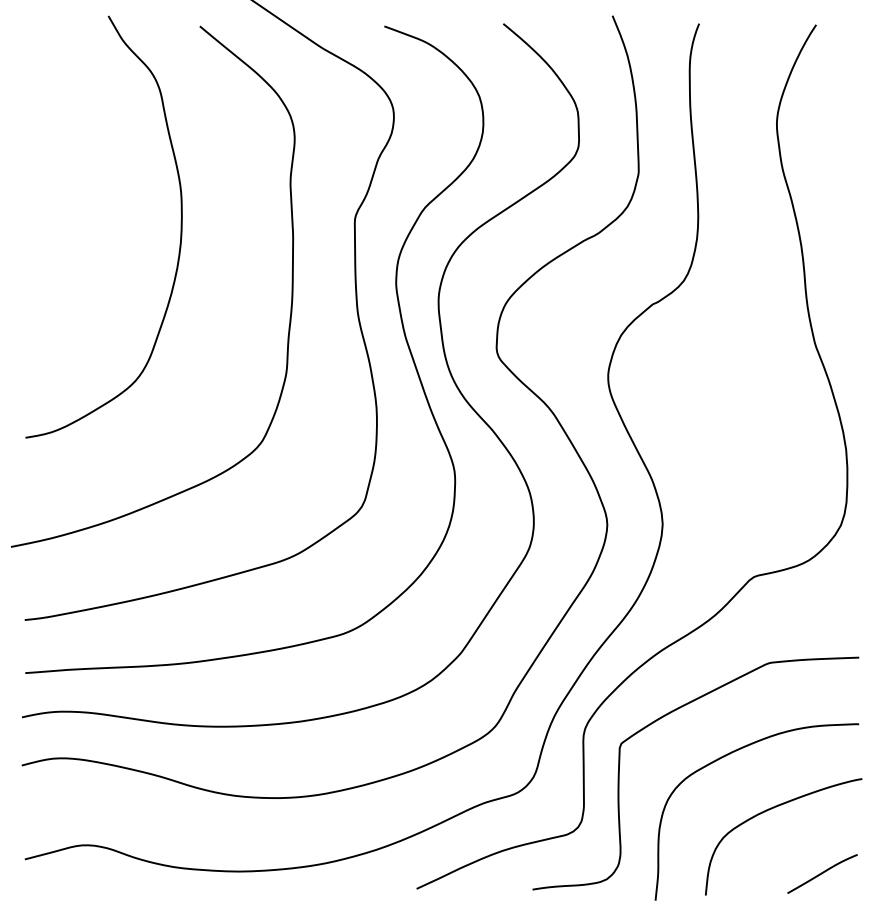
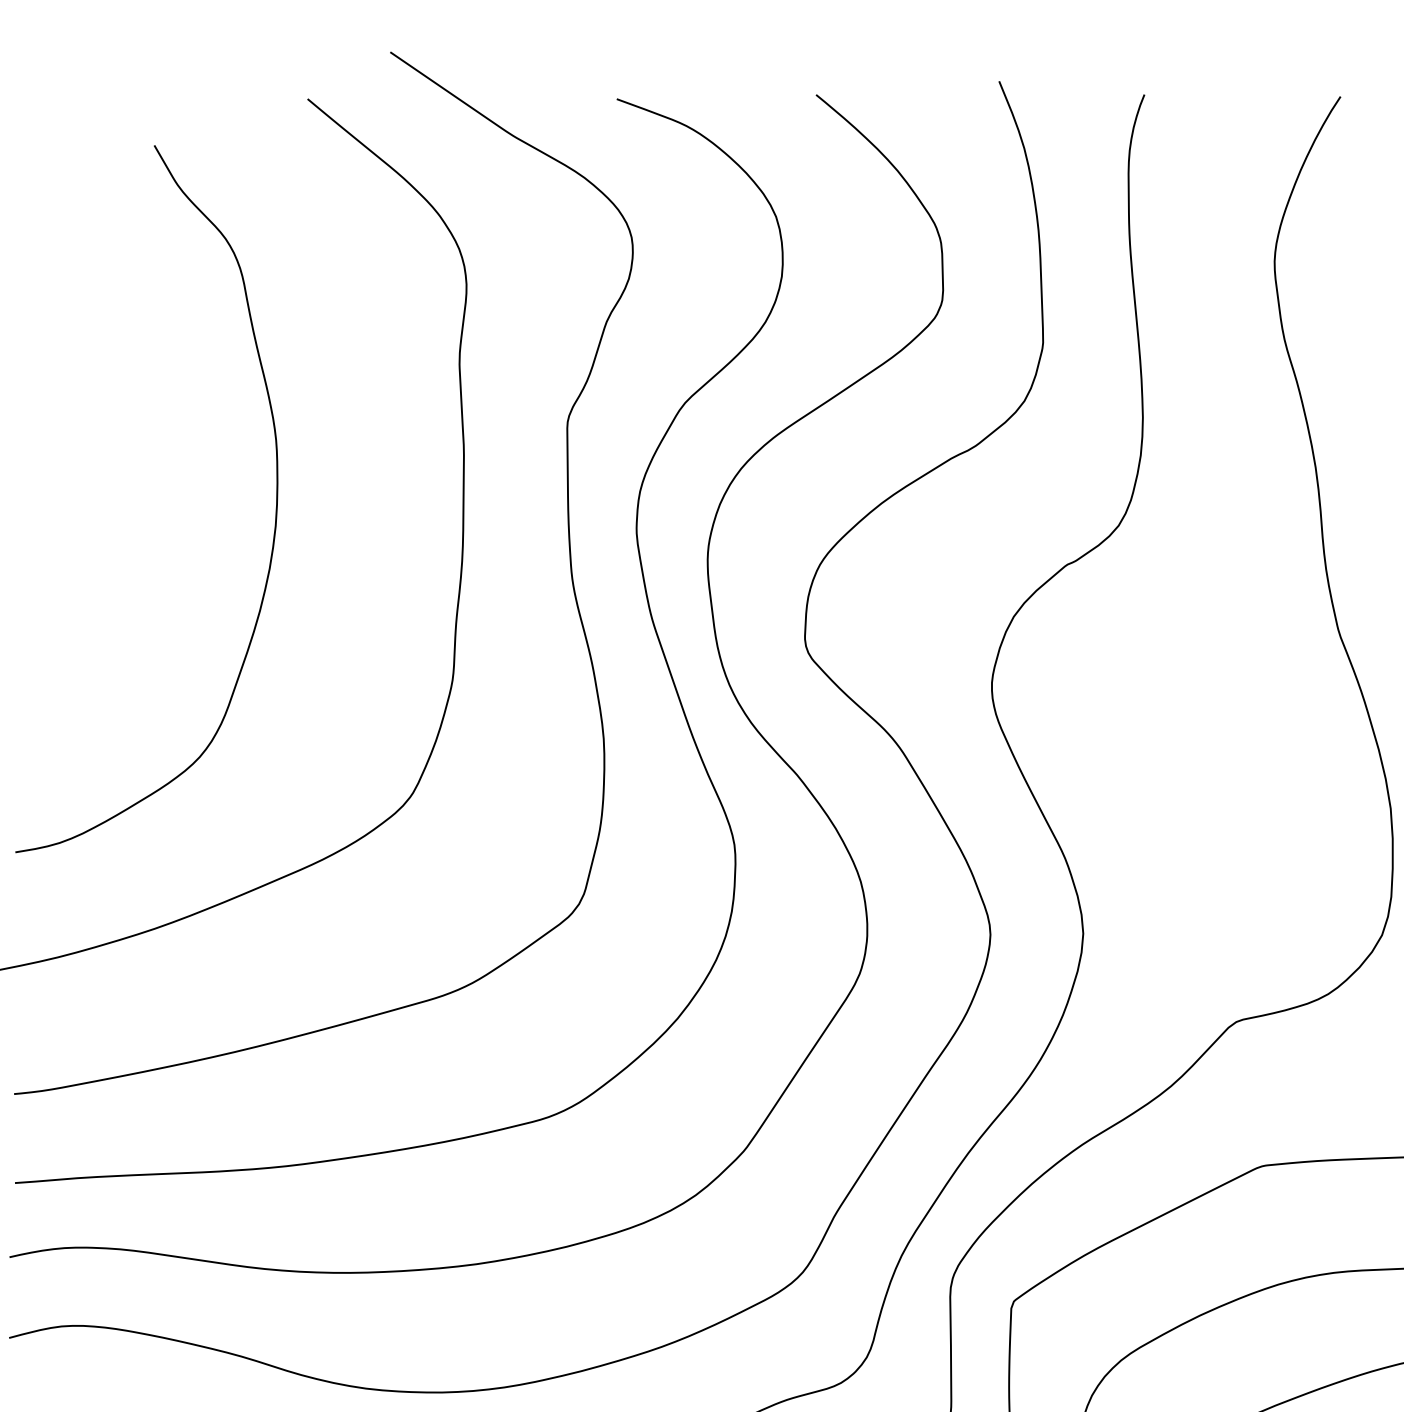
curve: (180, 226) -> (275, 498), moved

